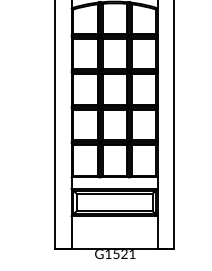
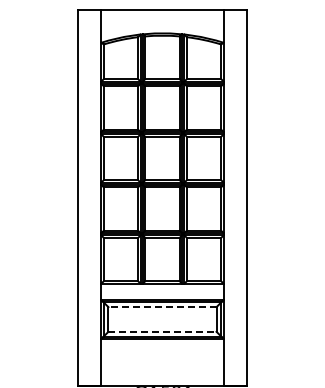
line: (114, 194) -> (162, 307), solid -> dashed
line: (114, 210) -> (162, 331), solid -> dashed

